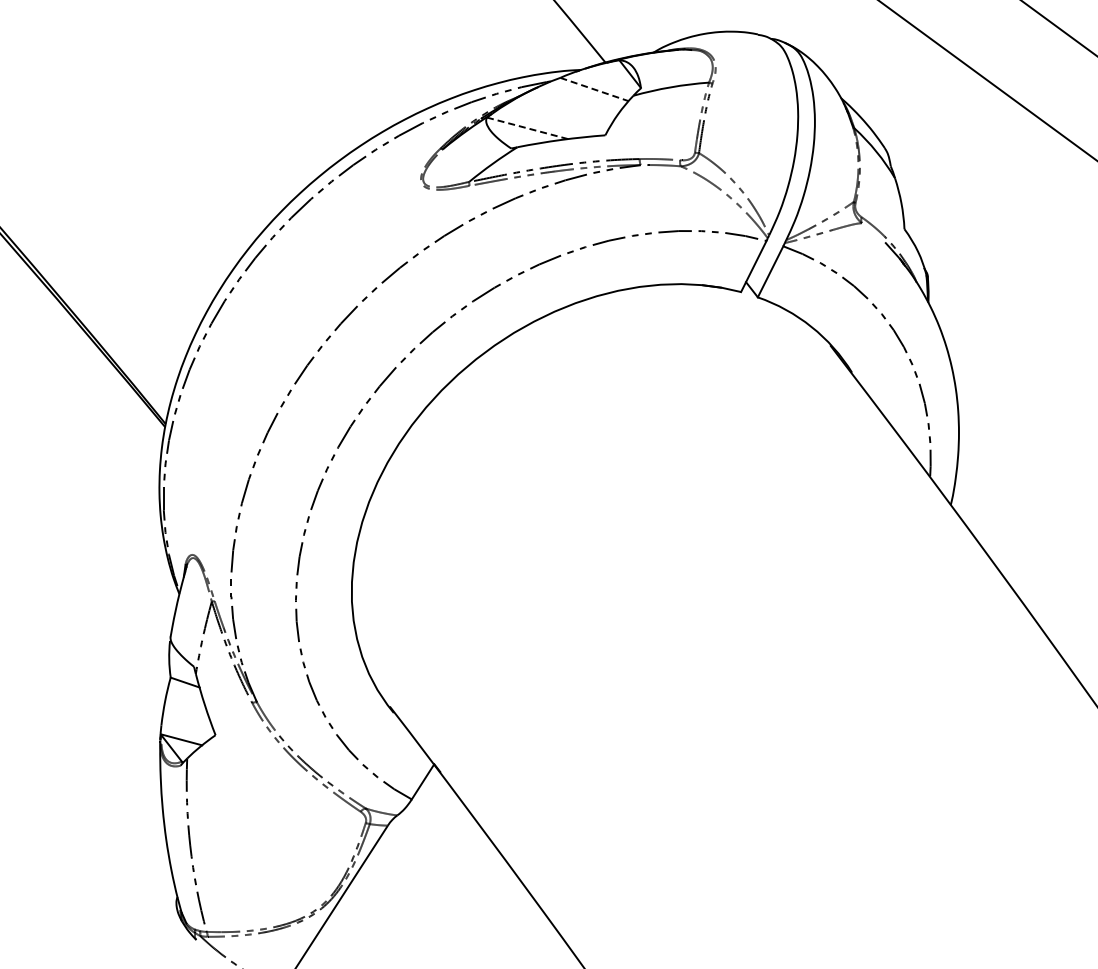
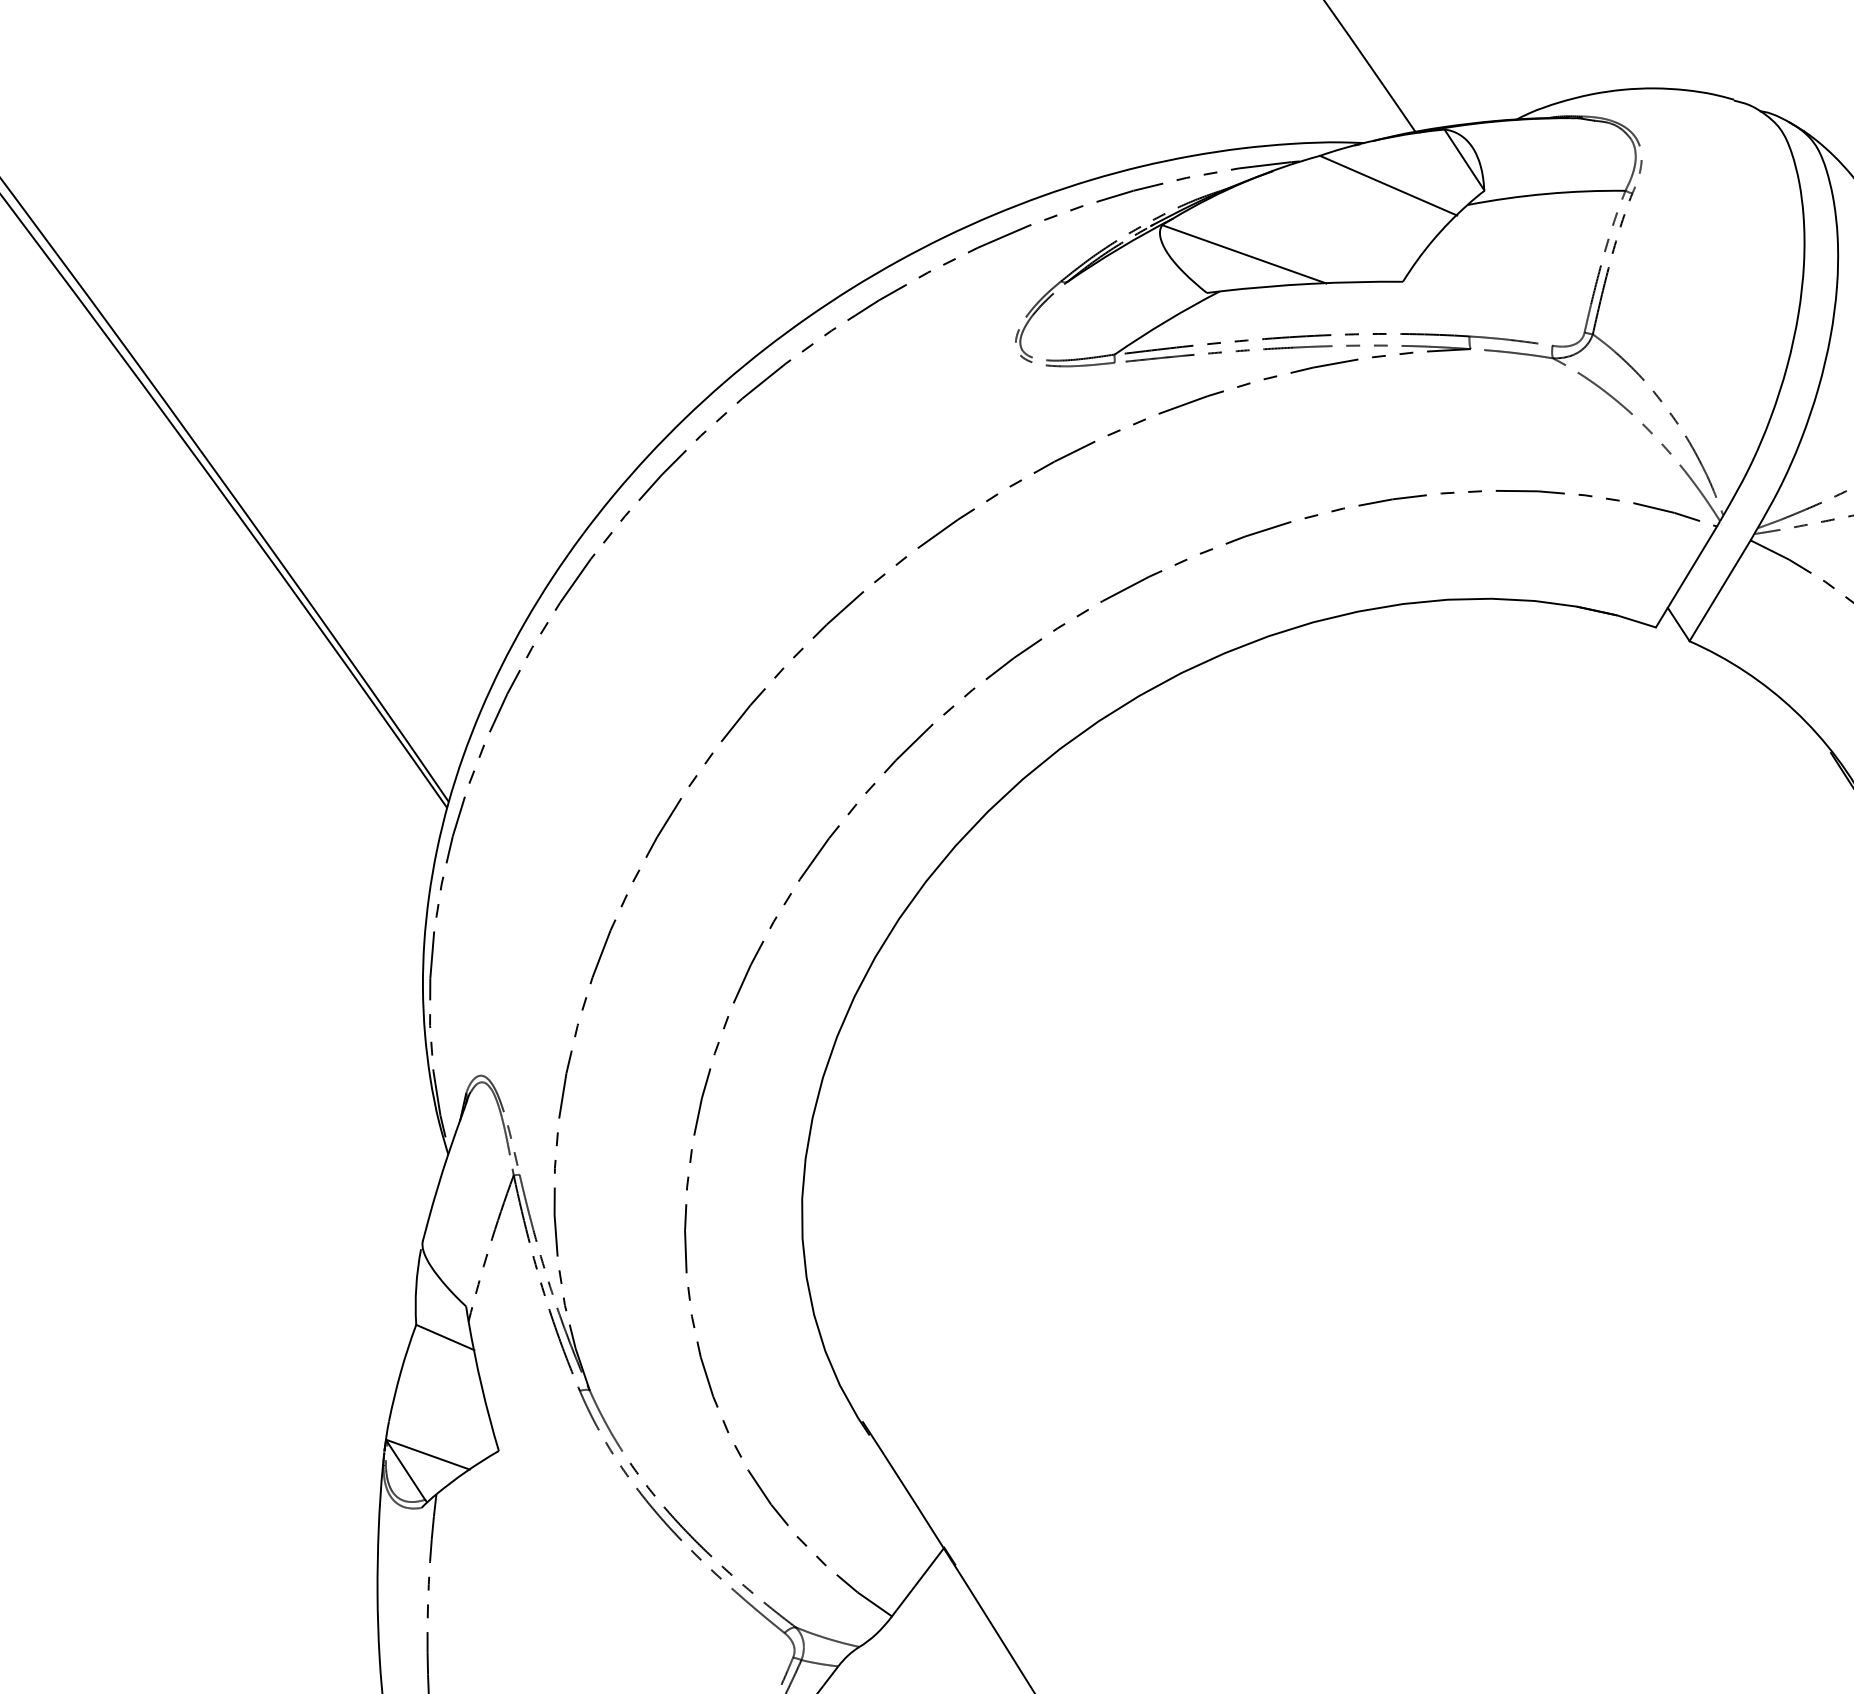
line: (595, 89) -> (1390, 185), dashed -> solid
line: (528, 128) -> (1245, 254), dashed -> solid

